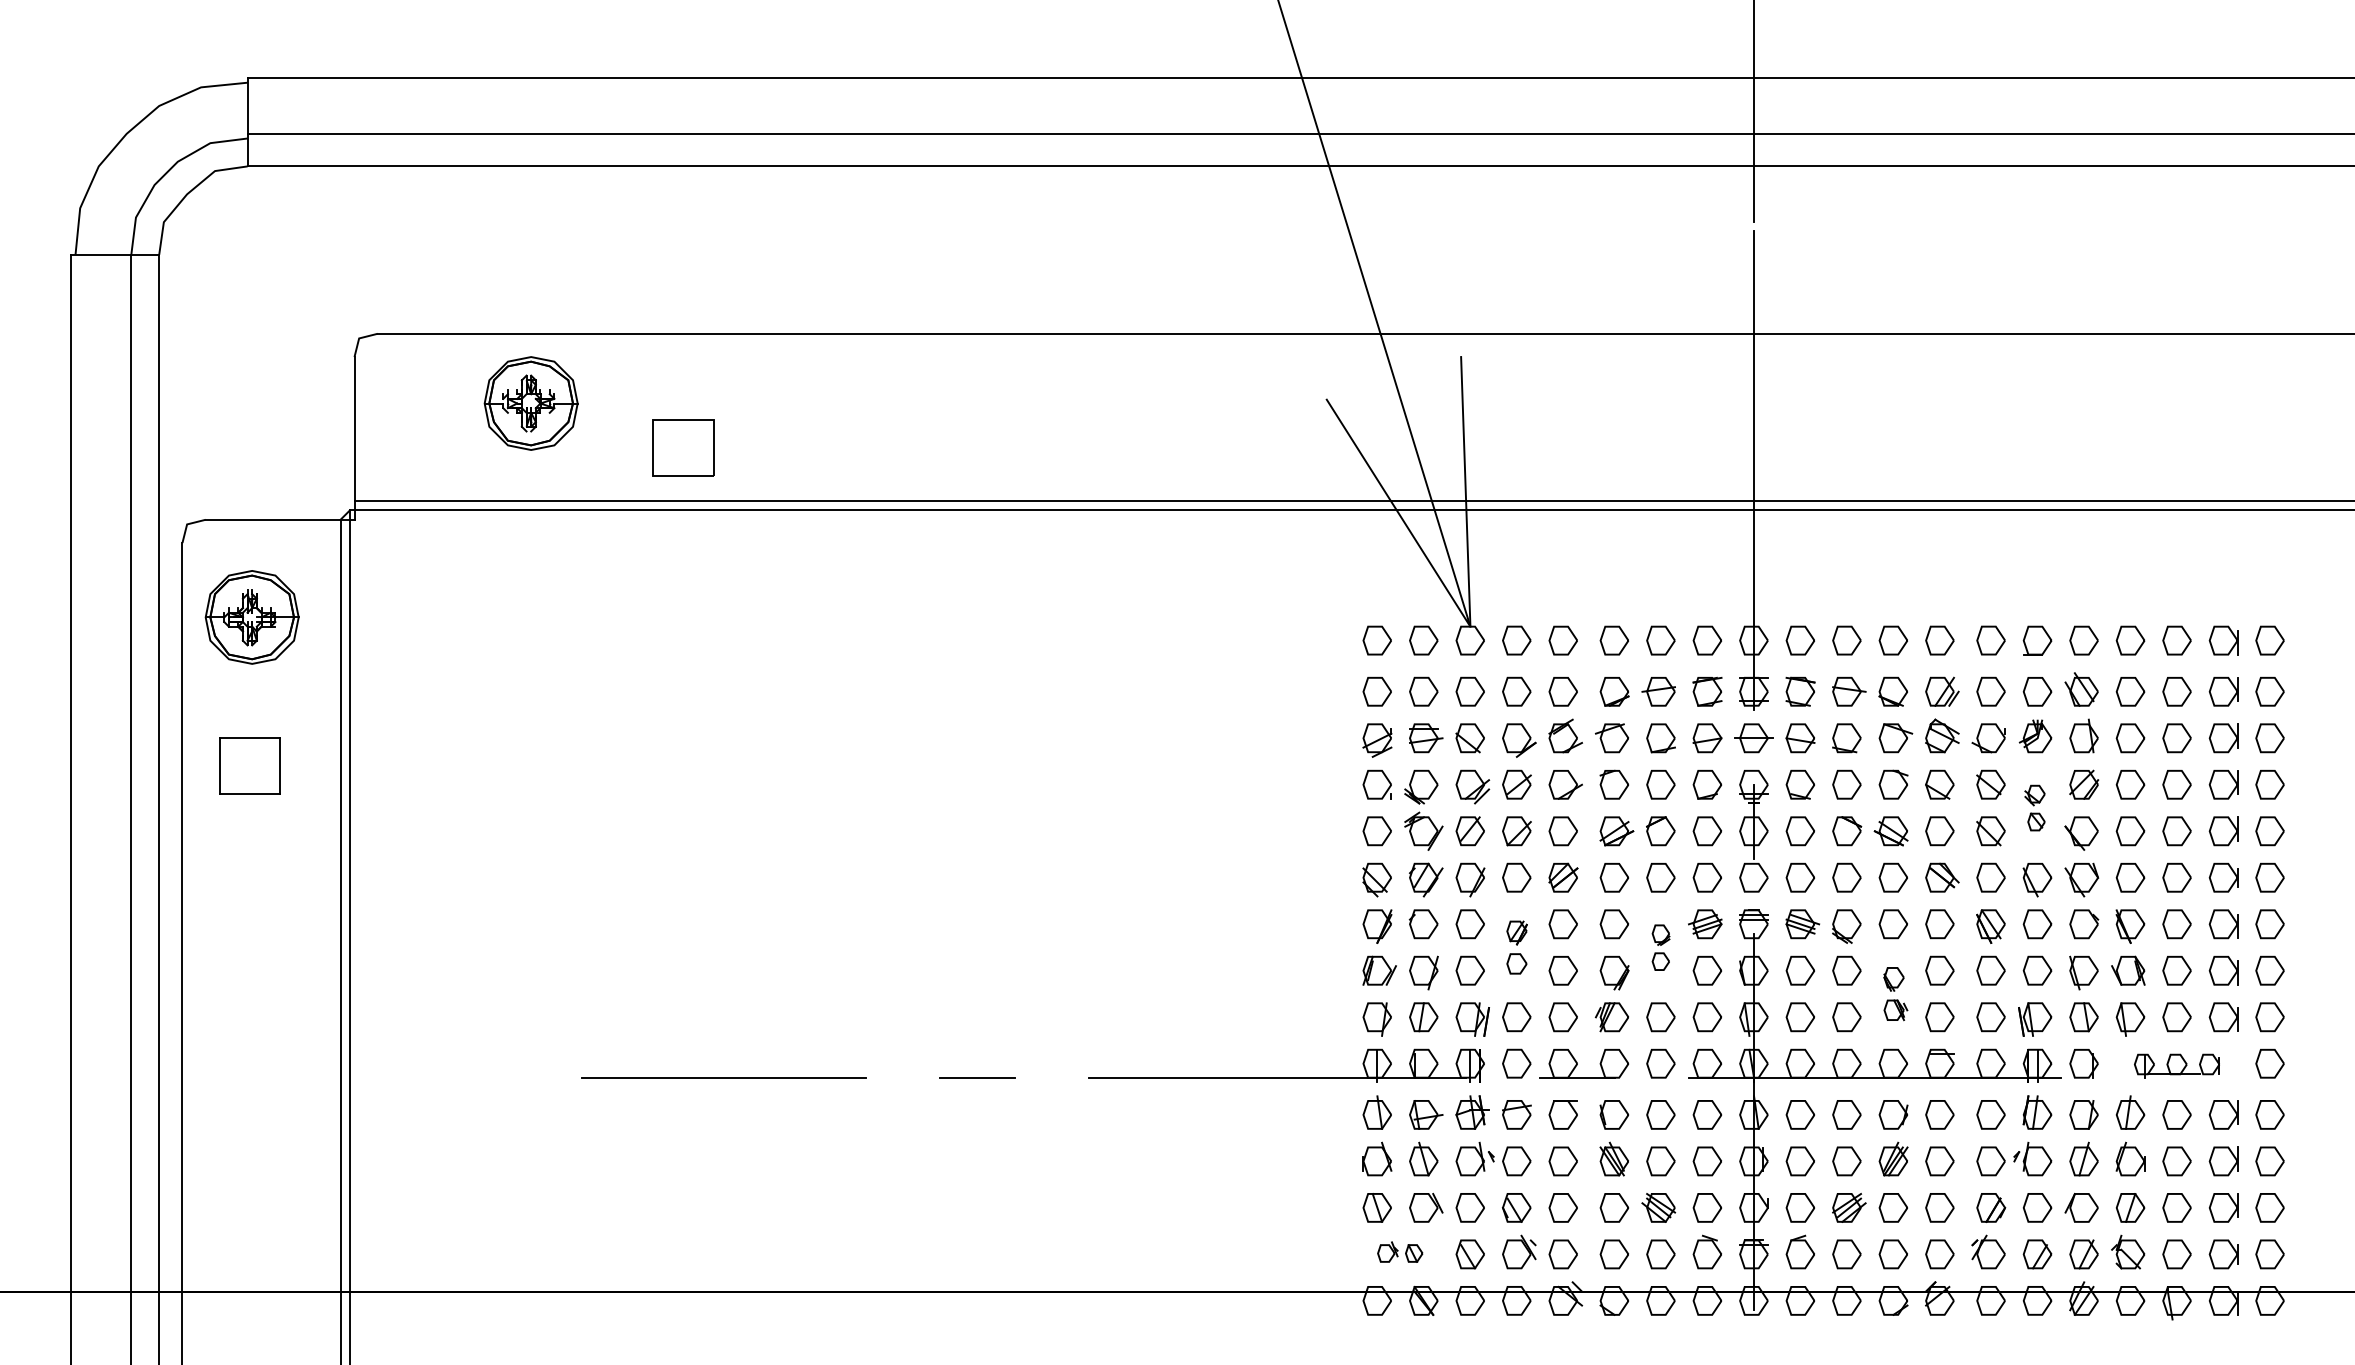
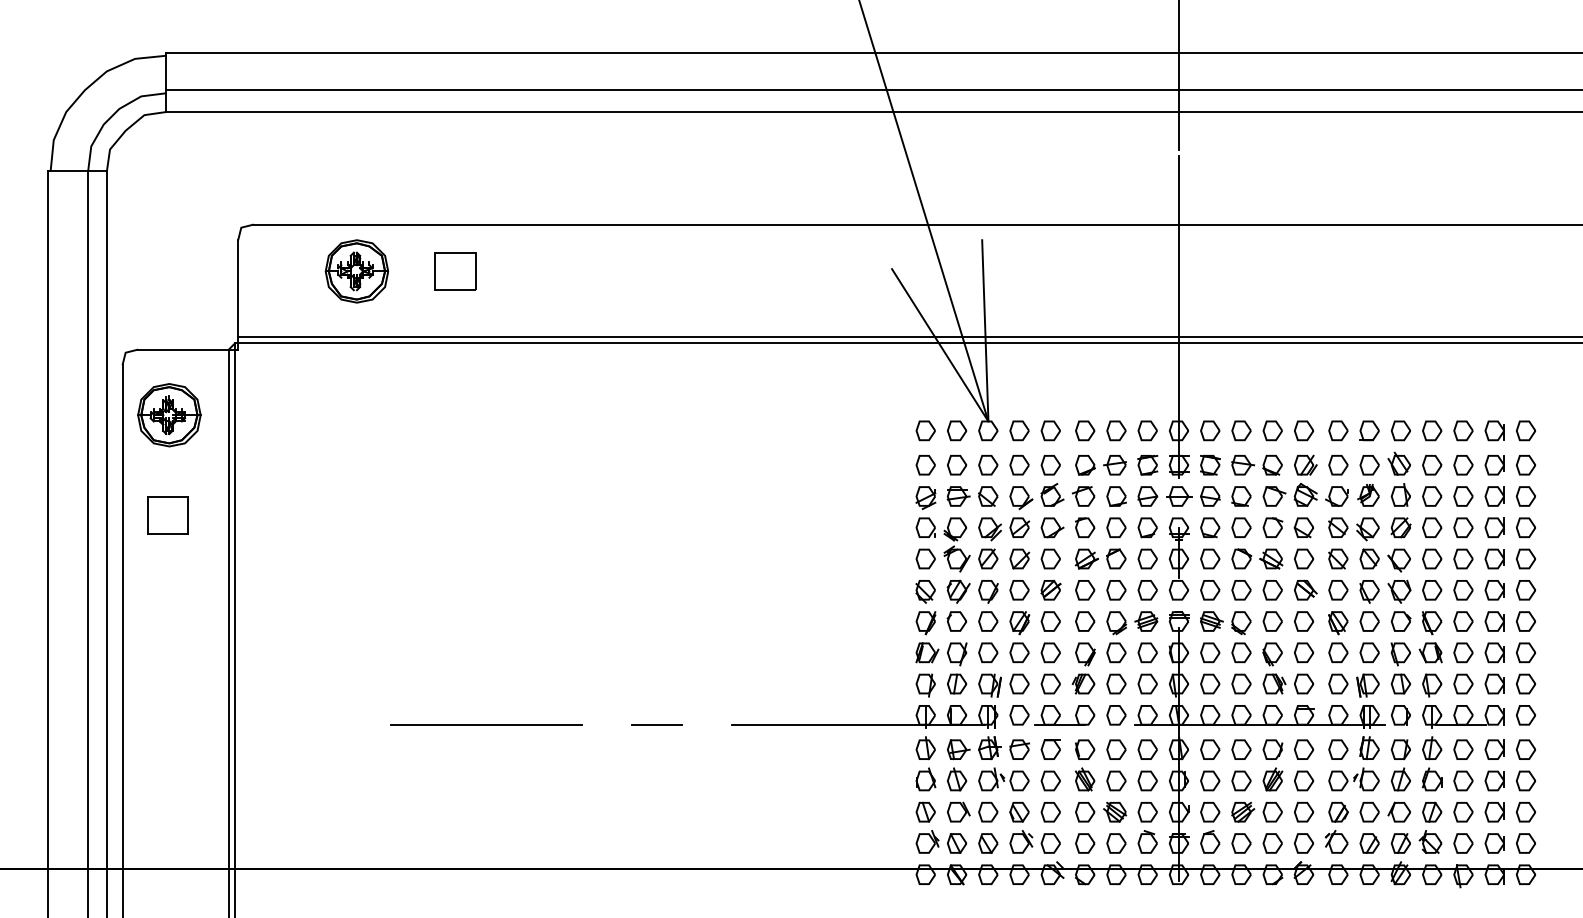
part: (683, 448) -> (455, 271), moved
part: (2034, 808) -> (1367, 543), size x1.67
part: (1516, 948) -> (1019, 637), size x1.43
part: (1660, 948) -> (1116, 637), size x1.67
part: (1895, 994) -> (1274, 668), size x1.43
part: (2177, 1065) -> (1463, 716), size x1.43
part: (1399, 1251) -> (940, 841), size x1.67

